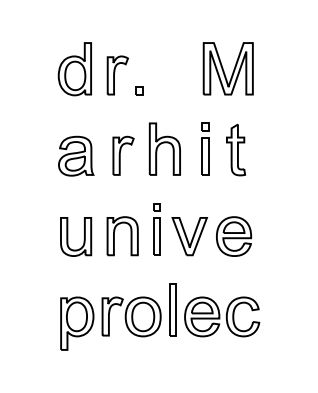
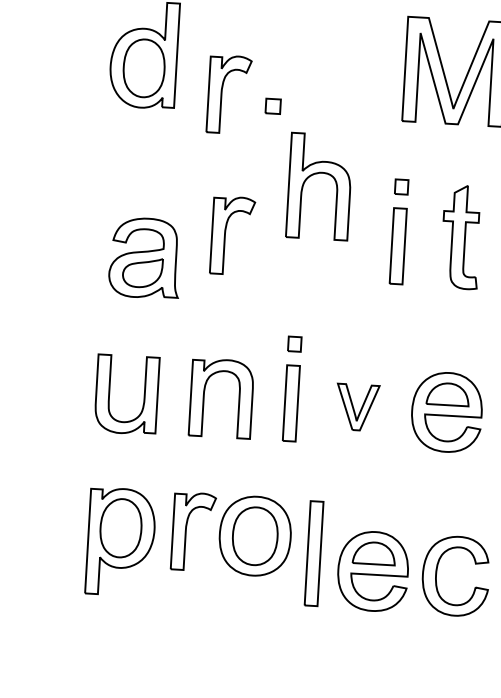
part: (117, 75) -> (228, 94), moved
part: (164, 148) -> (318, 185), moved
part: (76, 155) -> (145, 256), moved
part: (189, 236) -> (356, 406), size x0.6
part: (110, 323) -> (188, 545), moved

